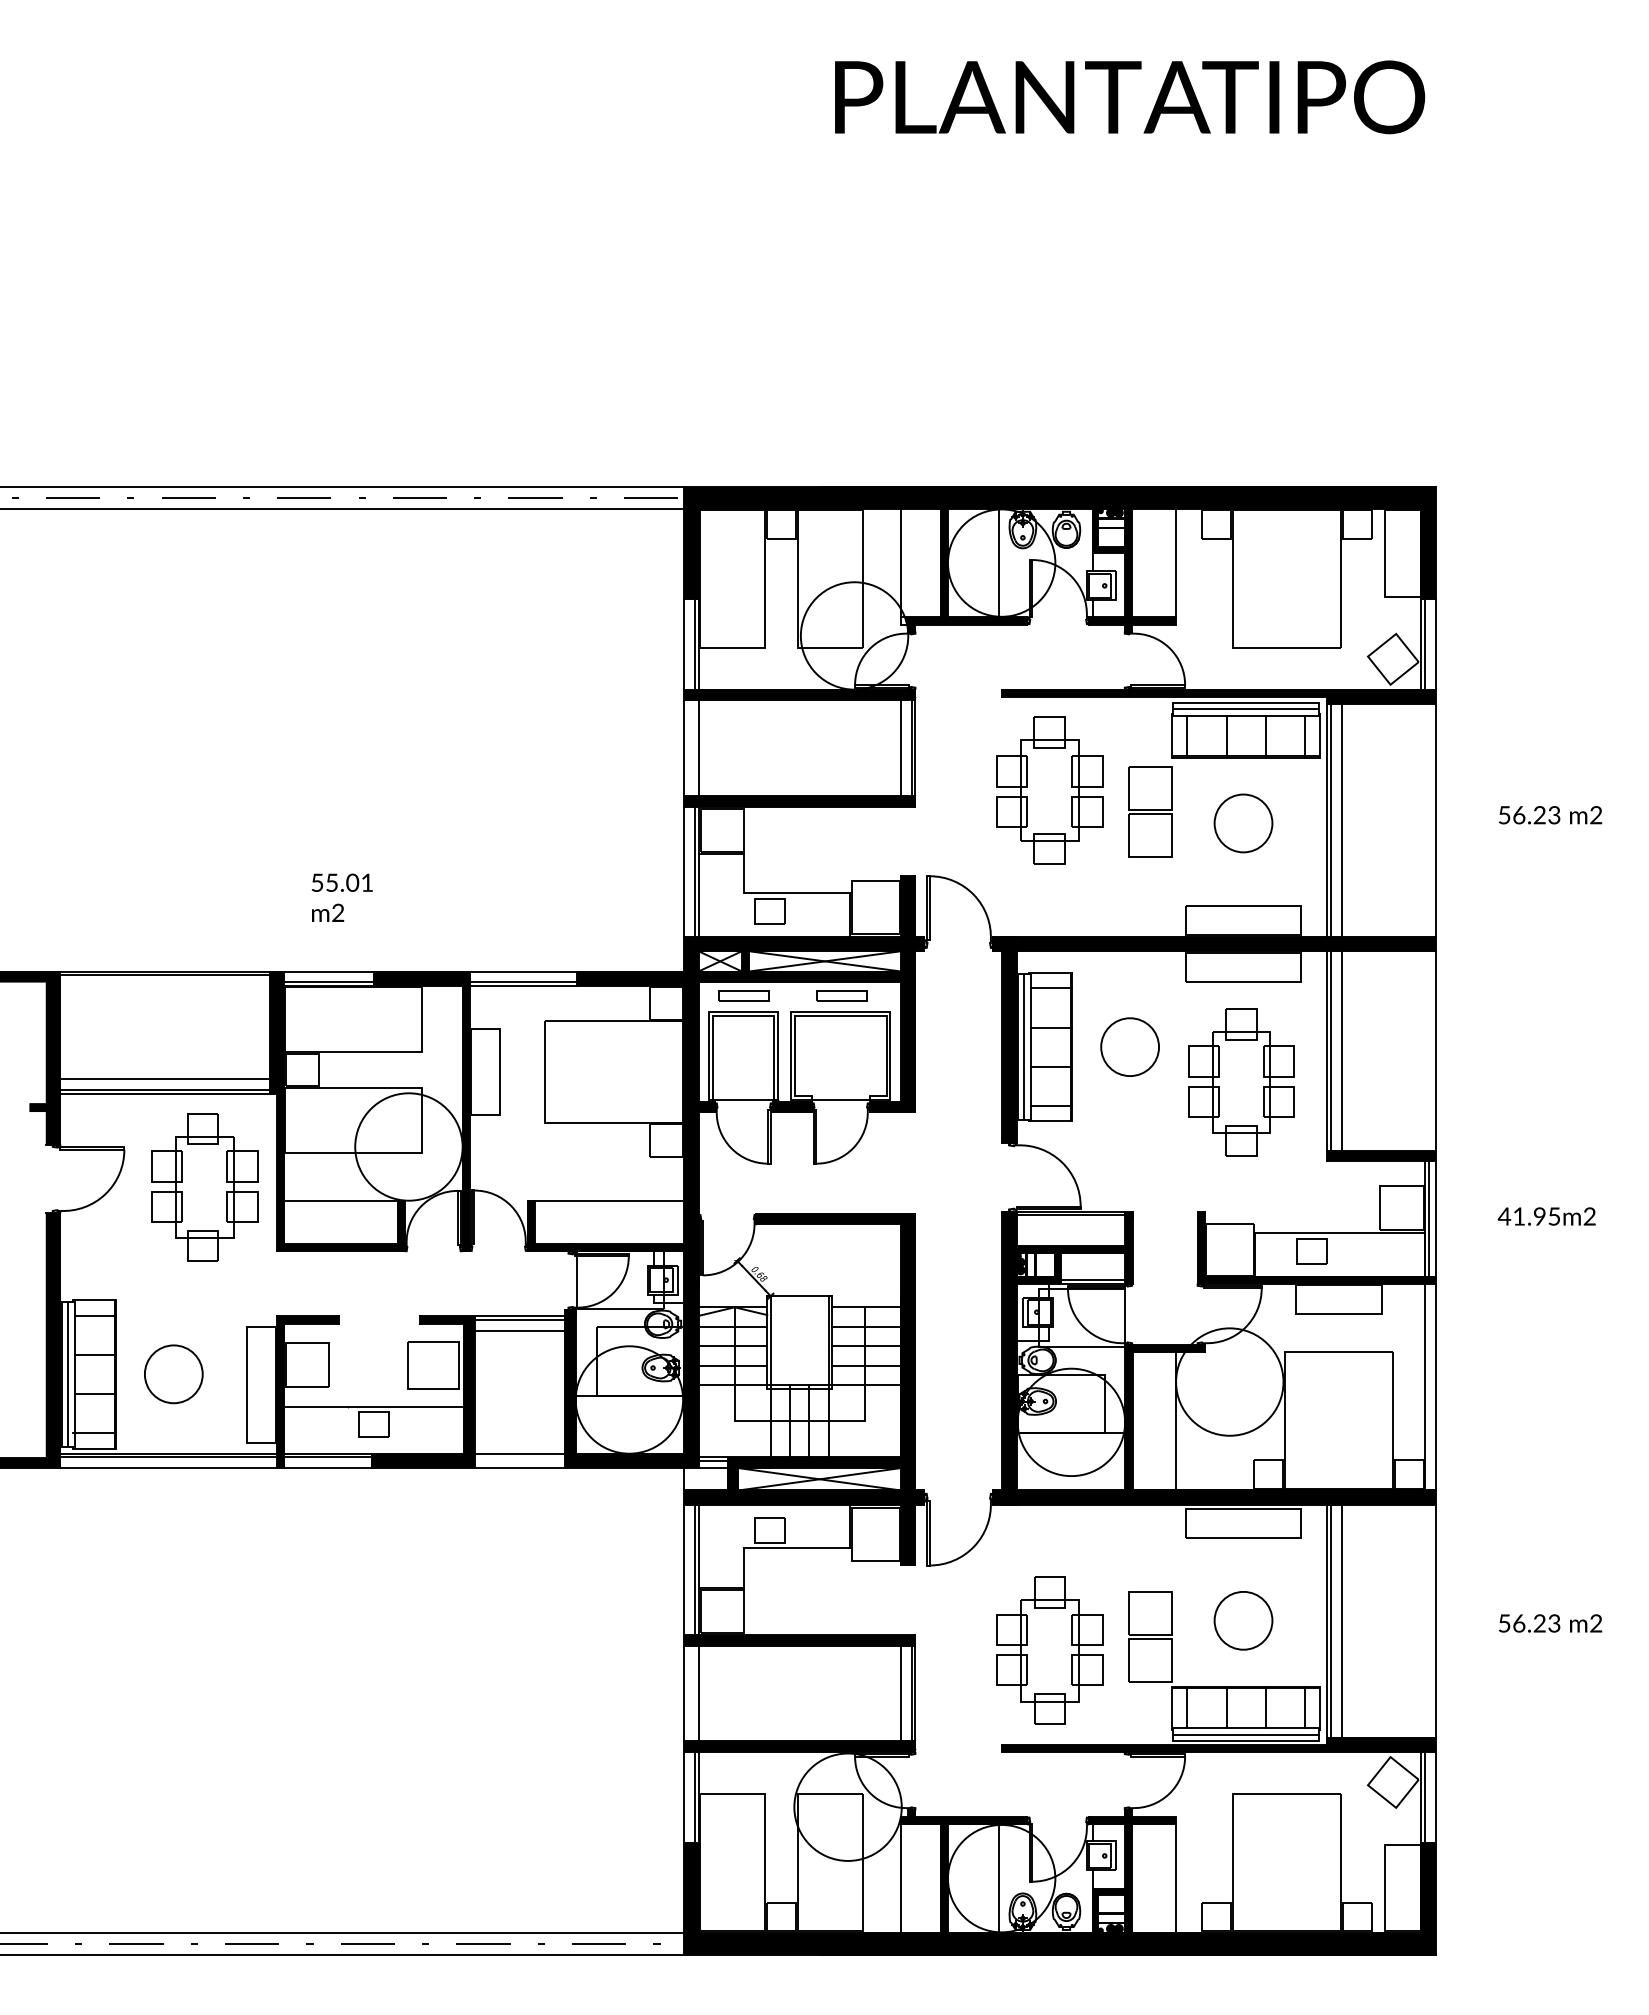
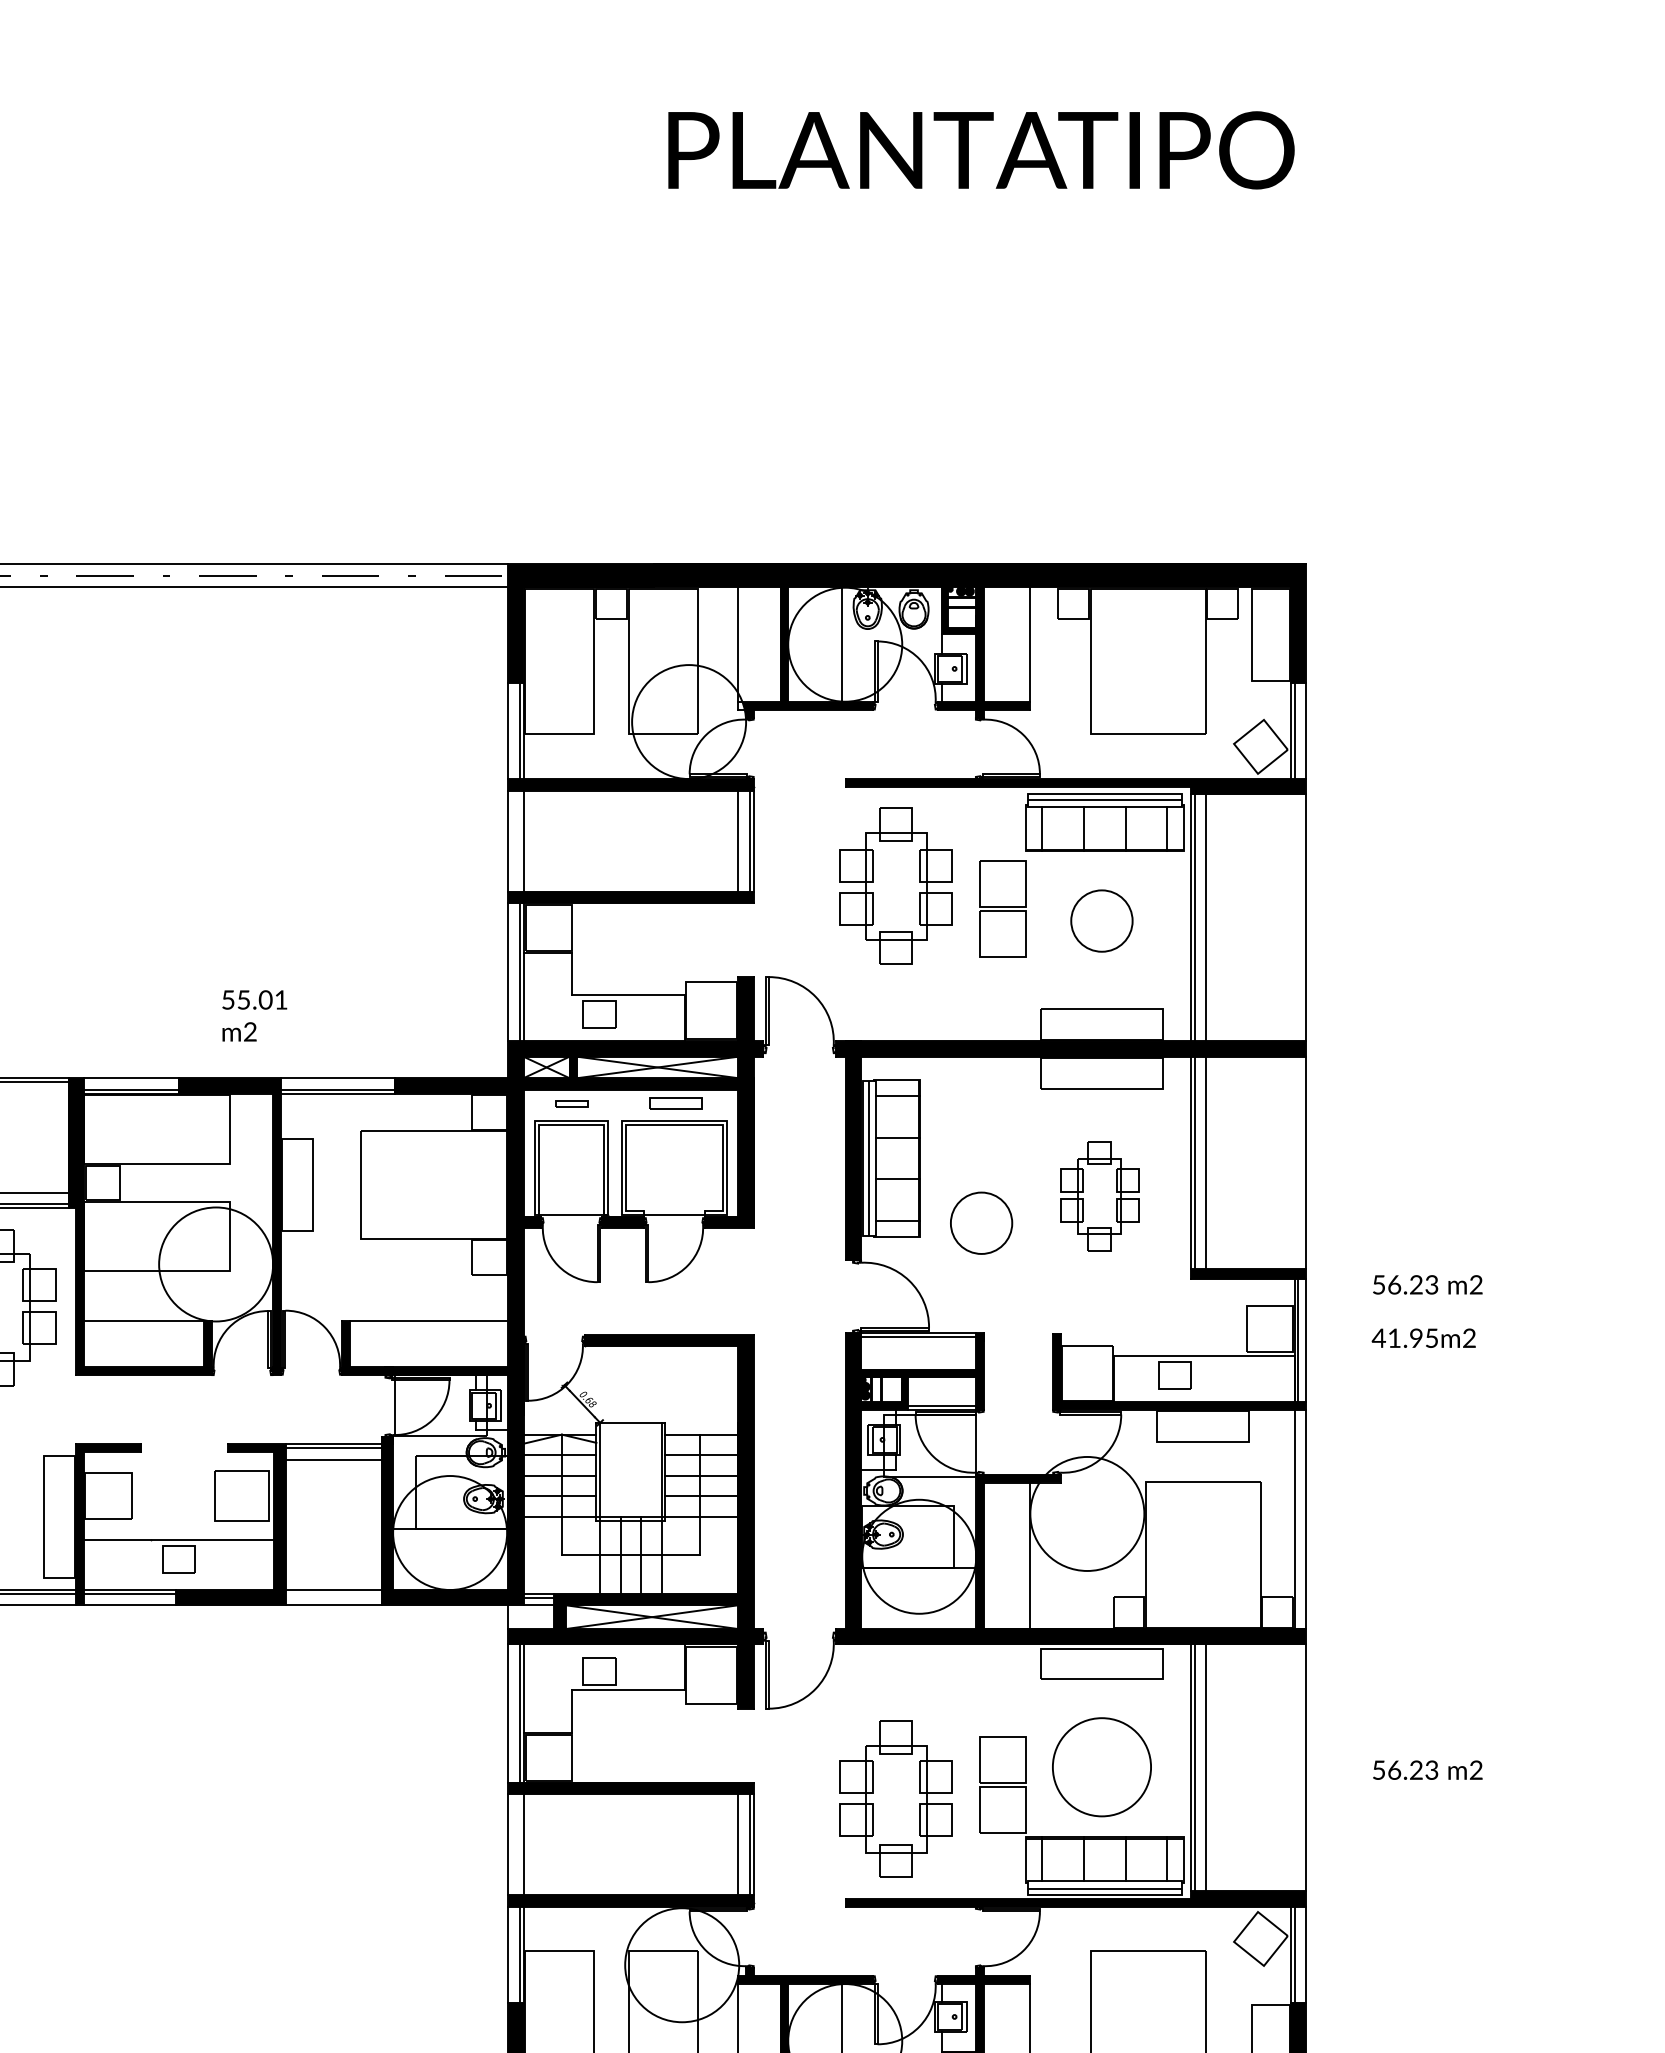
text: (1550, 815) -> (1427, 1285), moved
text: (342, 897) -> (254, 1015), moved
part: (743, 995) -> (571, 1103), size x0.6
circle: (1129, 1046) -> (980, 1222), moved
part: (1241, 1082) -> (1099, 1196), size x0.7
circle: (1243, 1620) -> (1101, 1767), size x1.6

